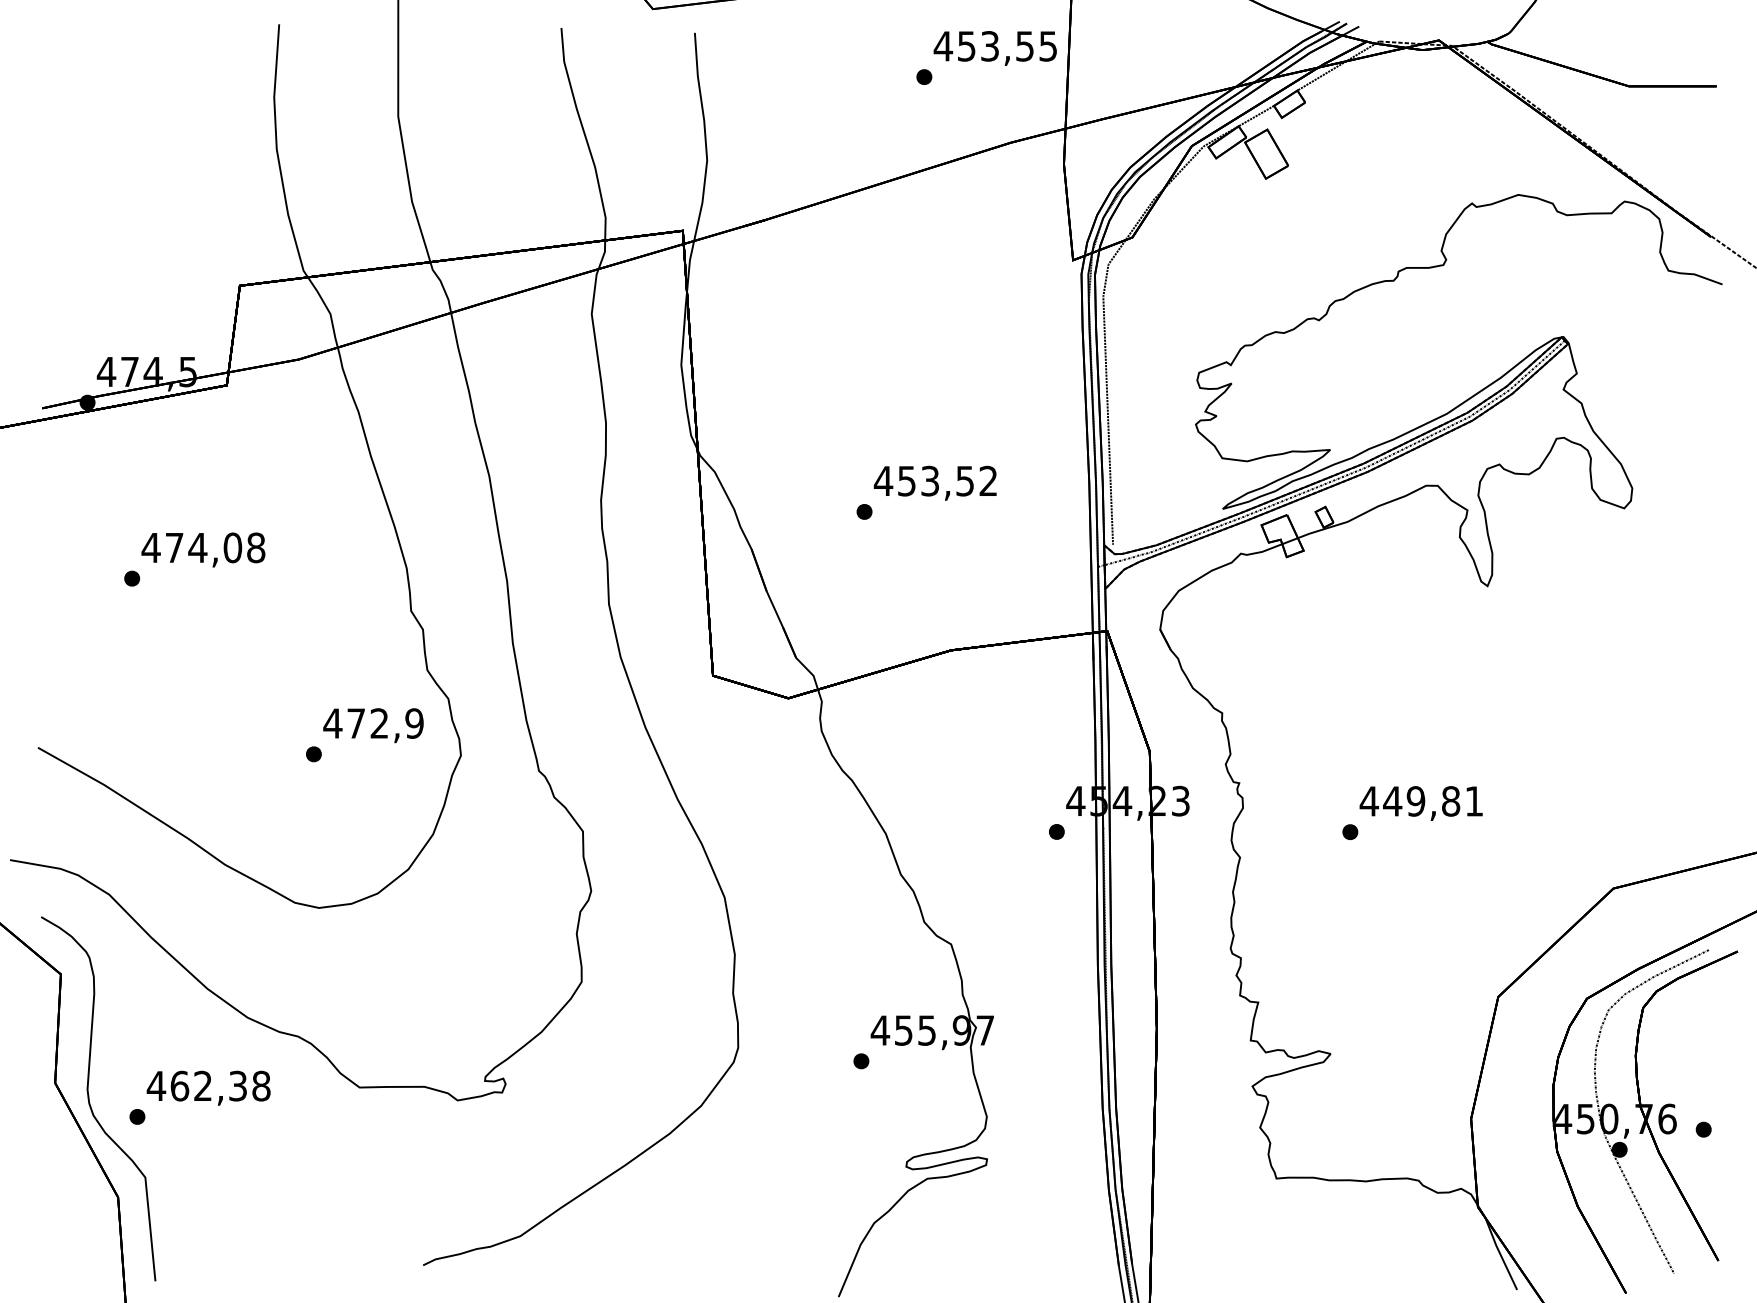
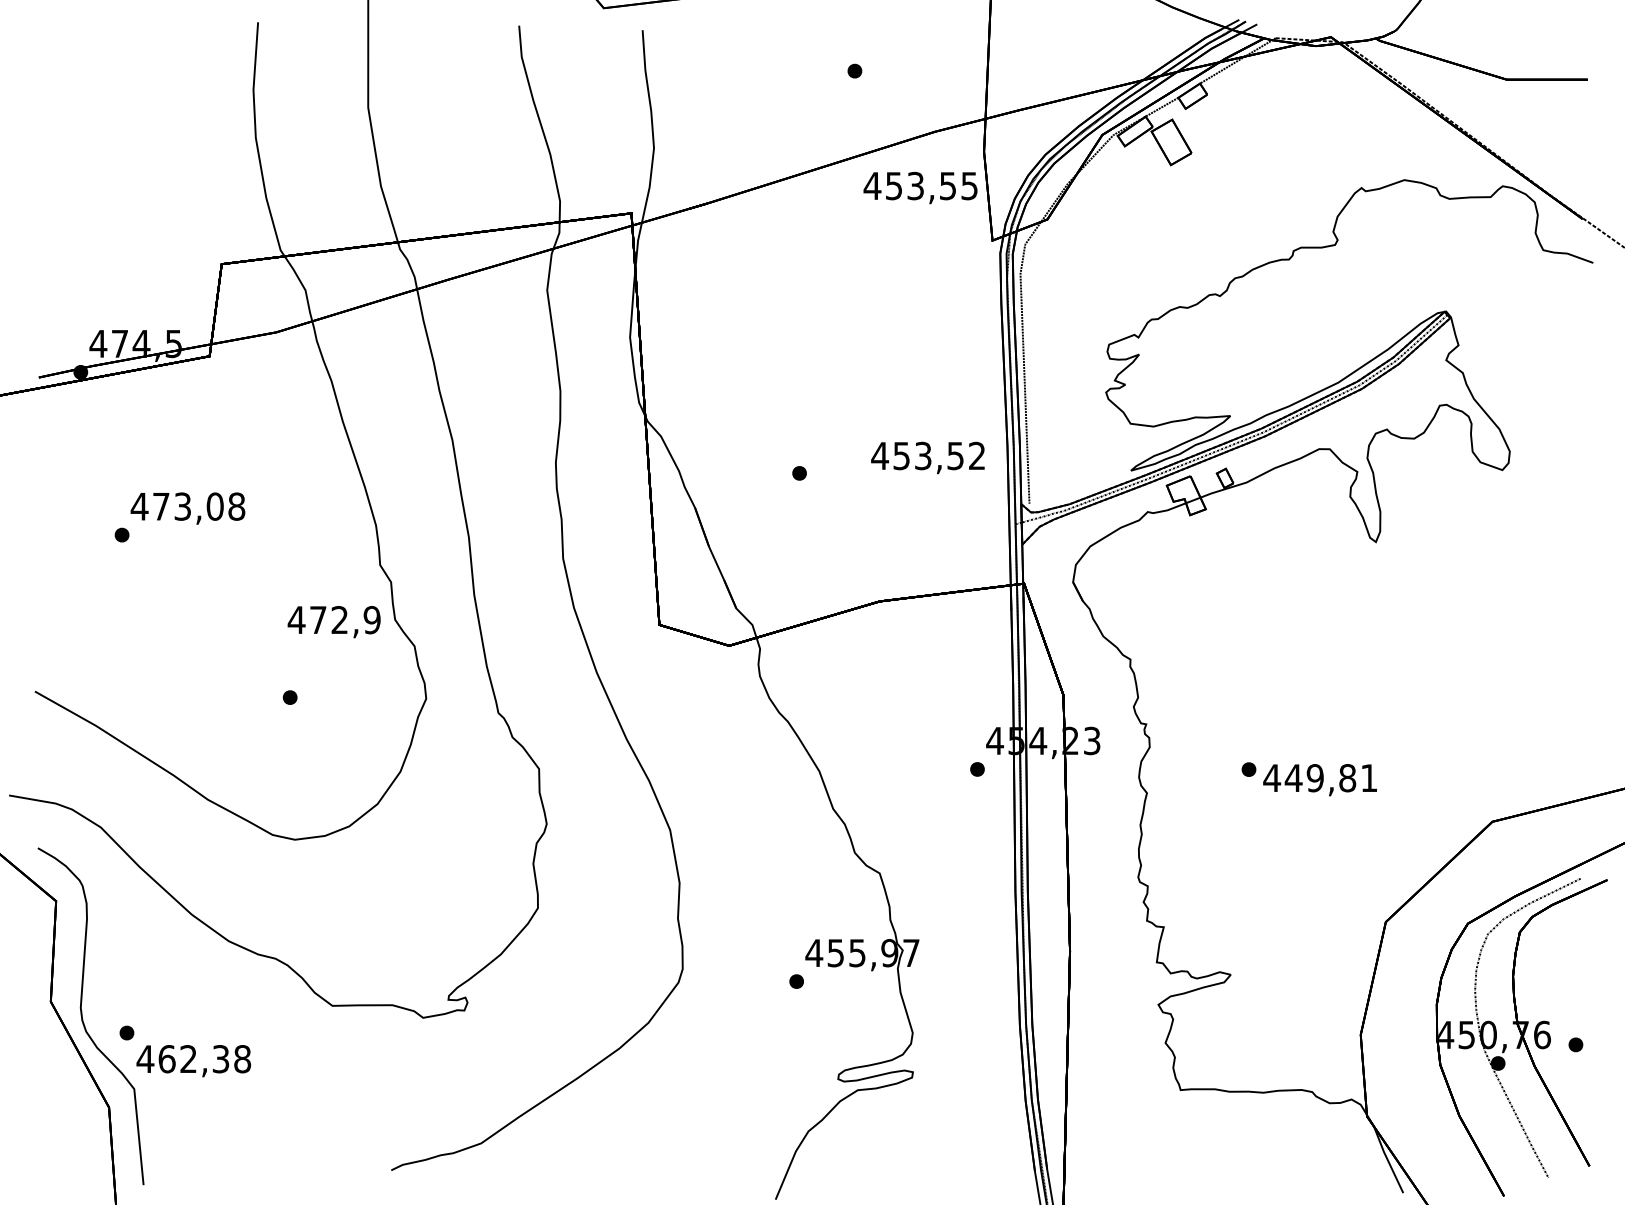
text: (994, 48) -> (919, 188), moved
text: (934, 482) -> (927, 457), moved
text: (197, 547) -> (182, 506), 474,08 -> 473,08
text: (373, 725) -> (334, 621), moved
text: (1420, 803) -> (1319, 780), moved
text: (208, 1087) -> (193, 1060), moved

